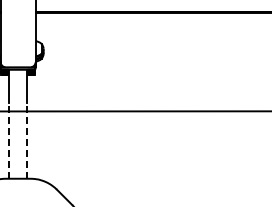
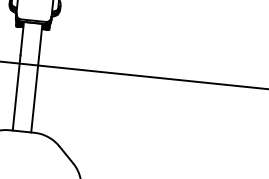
line: (8, 140) -> (16, 92), dashed -> solid
line: (27, 140) -> (35, 94), dashed -> solid

